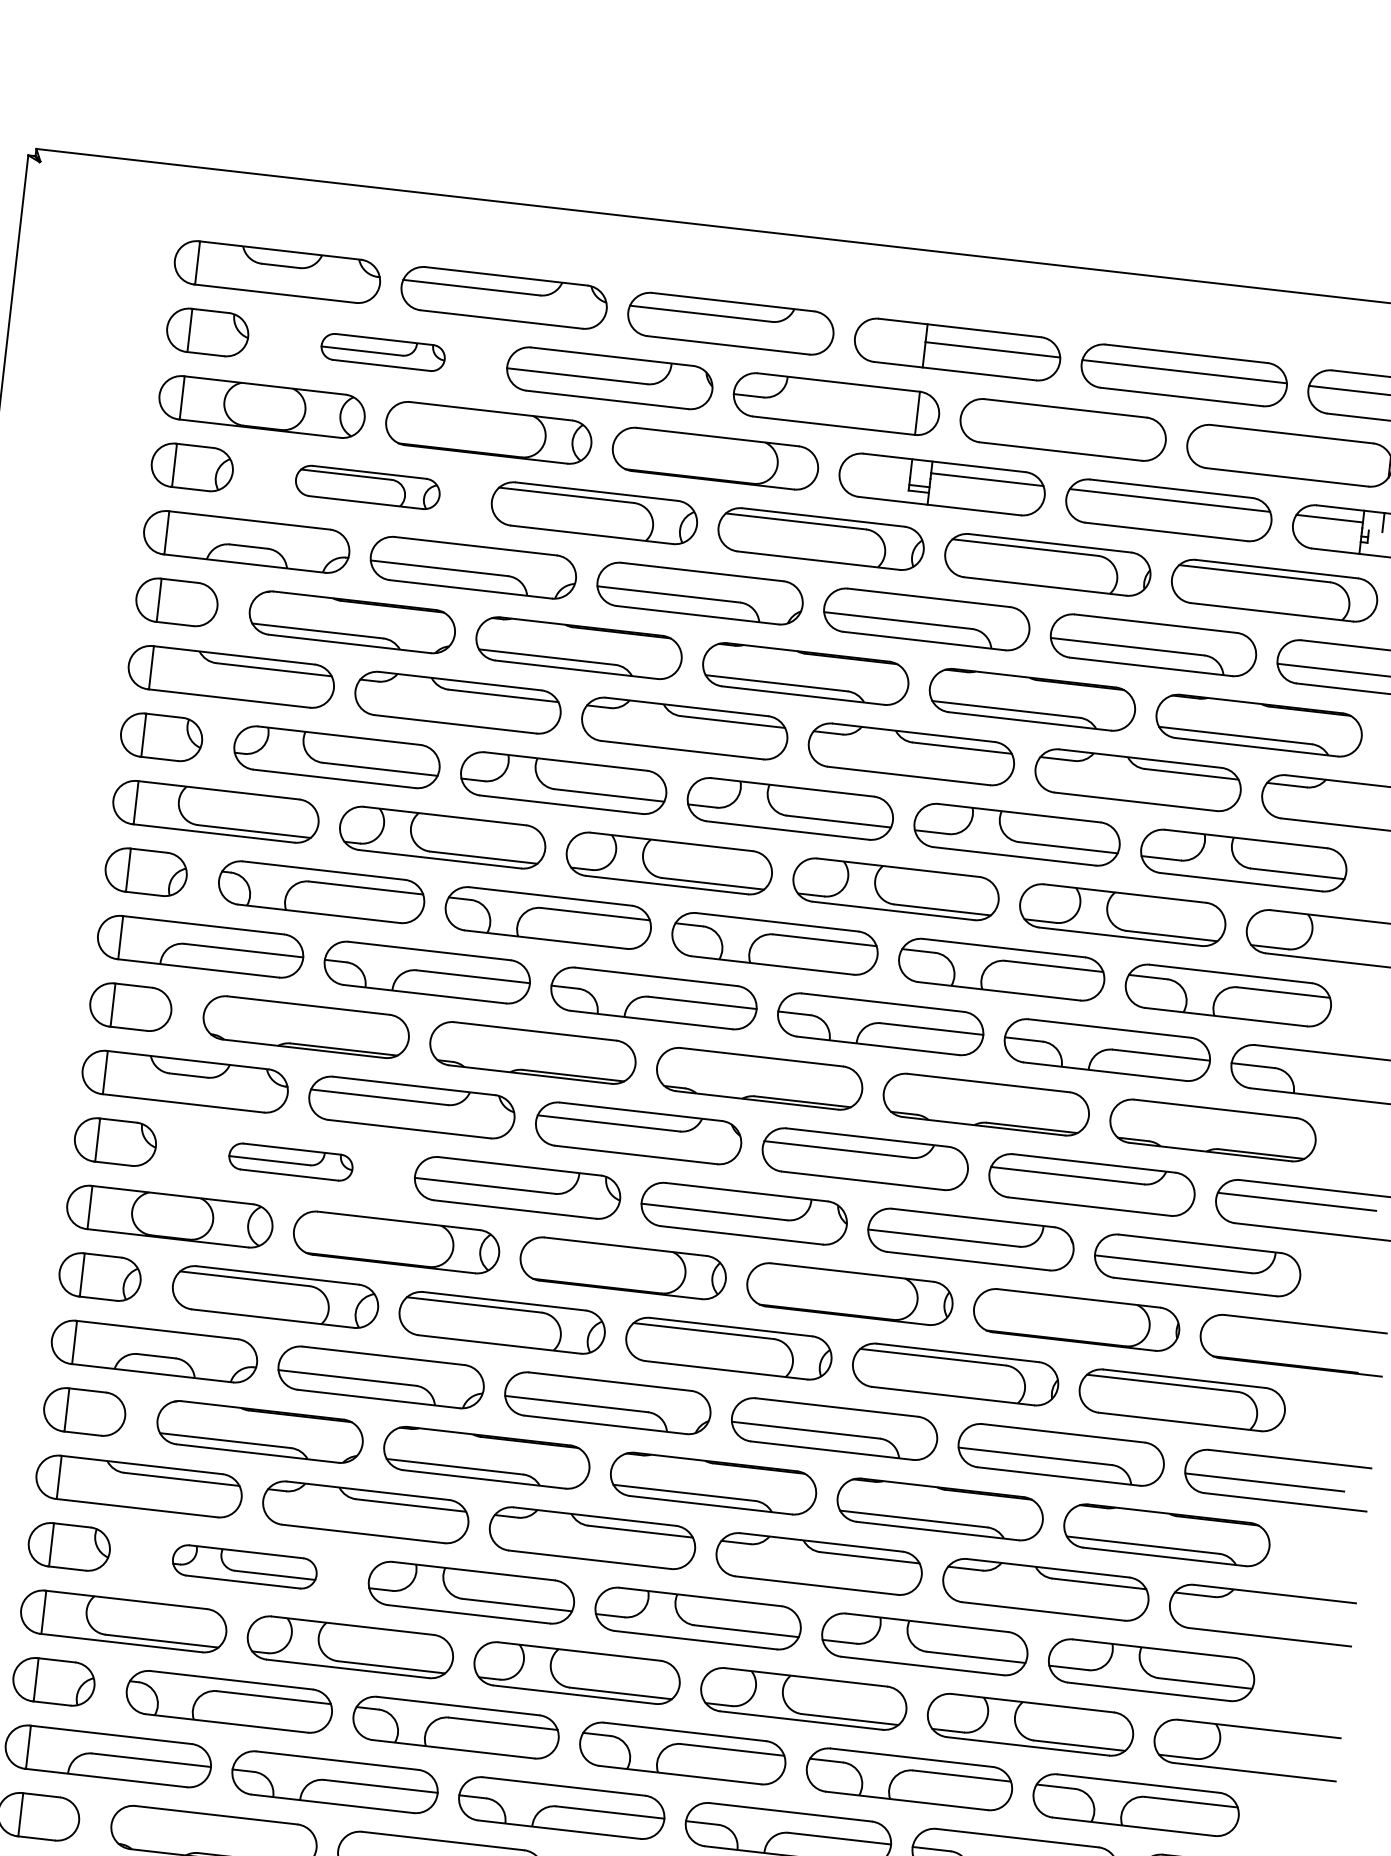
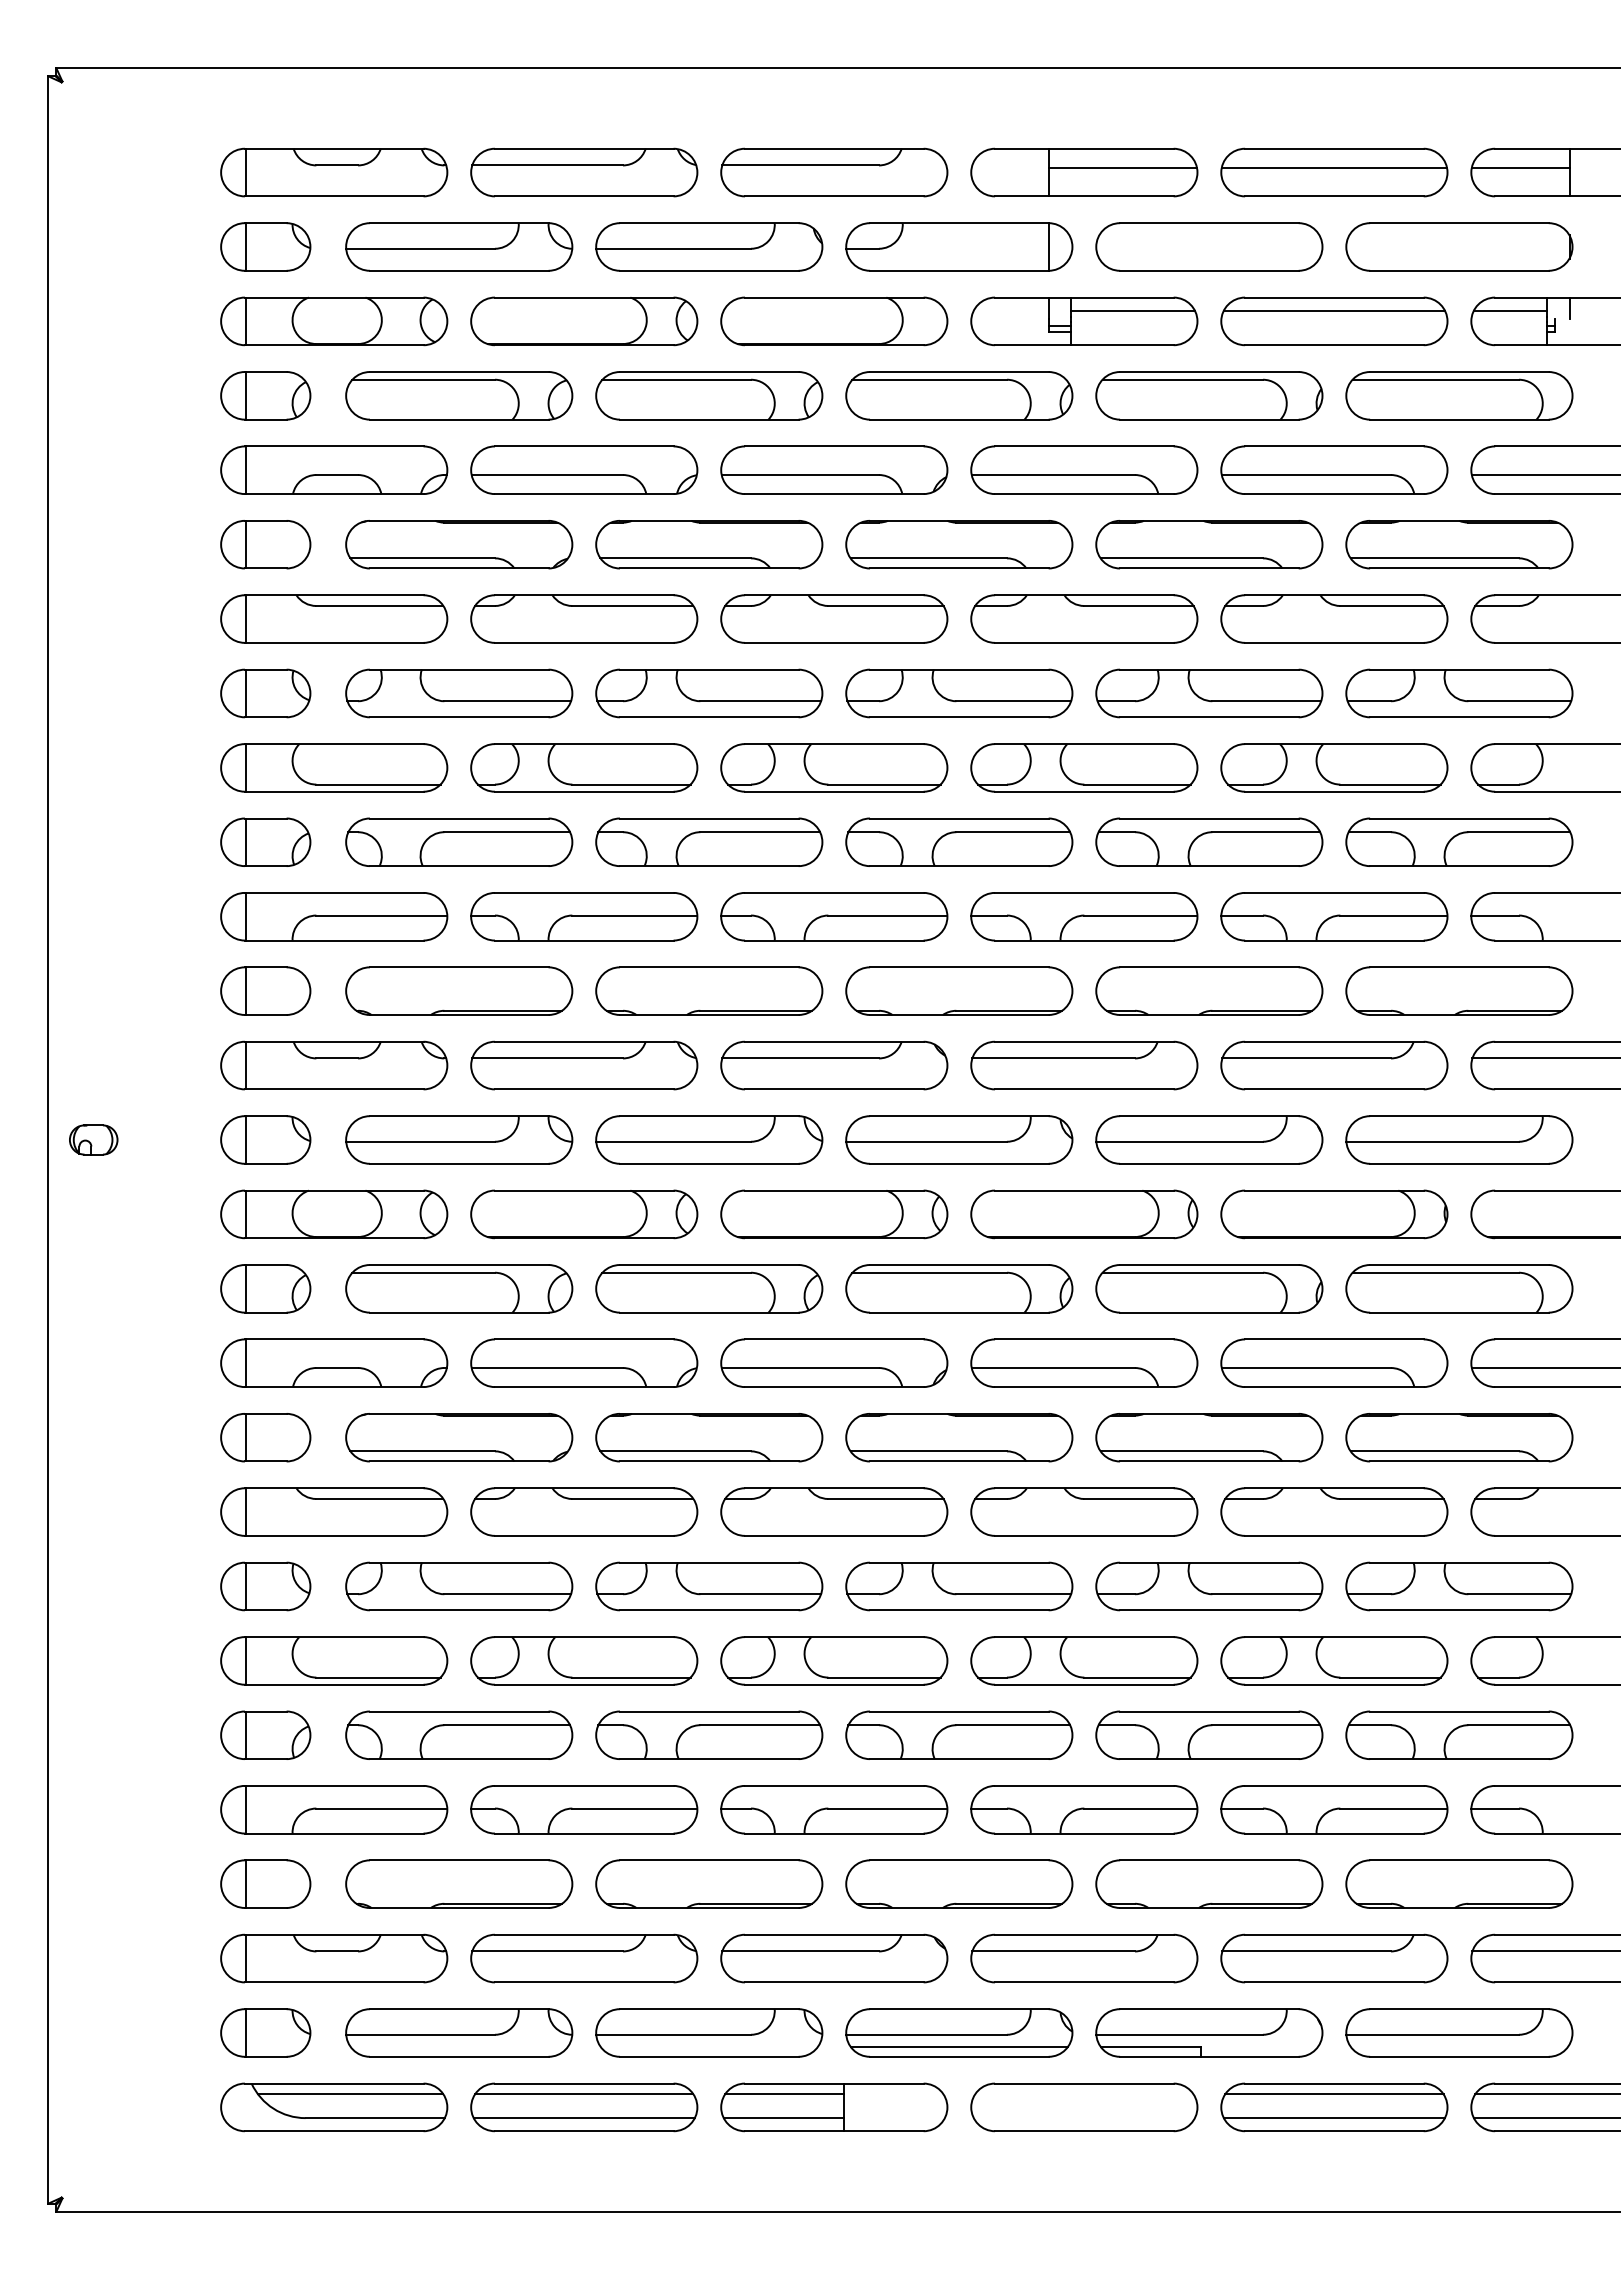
part: (383, 352) -> (459, 246), size x1.67
part: (368, 487) -> (459, 395), size x1.43
part: (291, 1161) -> (459, 1139), size x1.67
part: (244, 1566) -> (459, 1586), size x1.43

